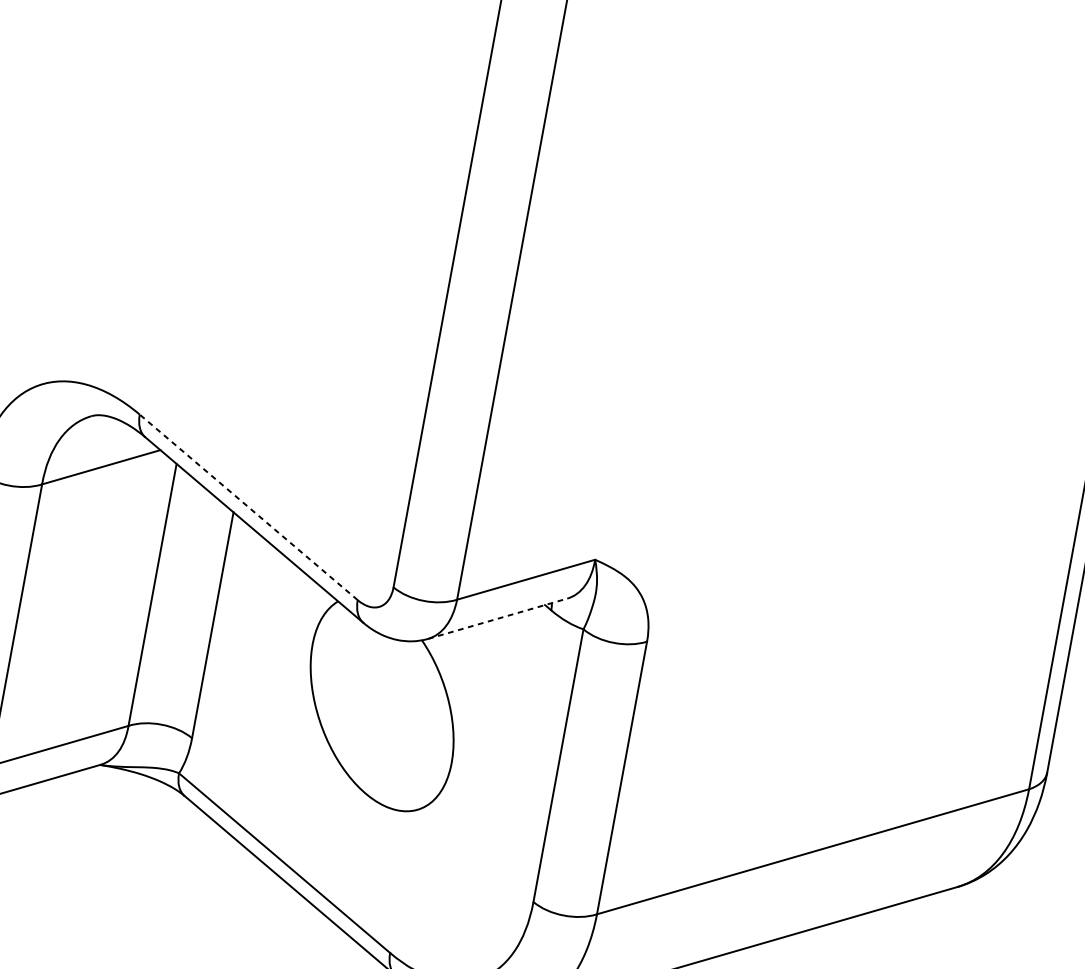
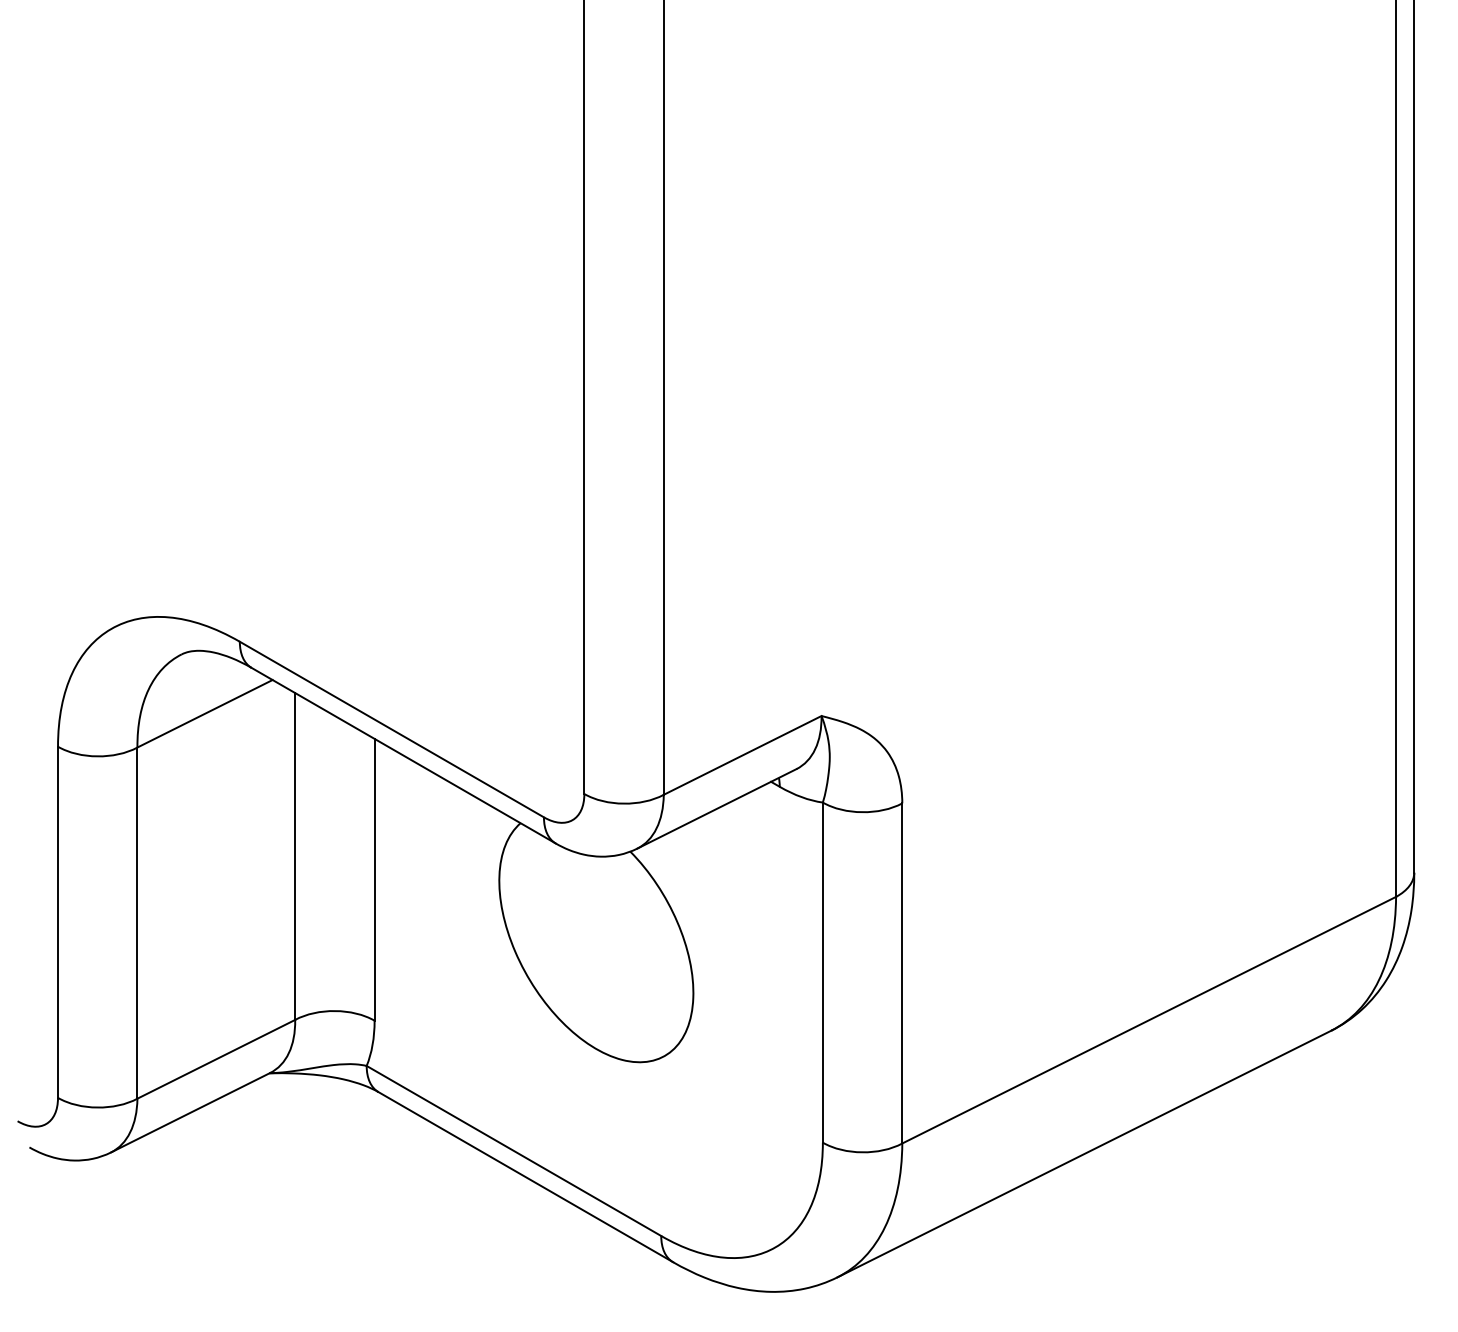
line: (248, 507) -> (391, 729), dashed -> solid
line: (497, 618) -> (716, 808), dashed -> solid

